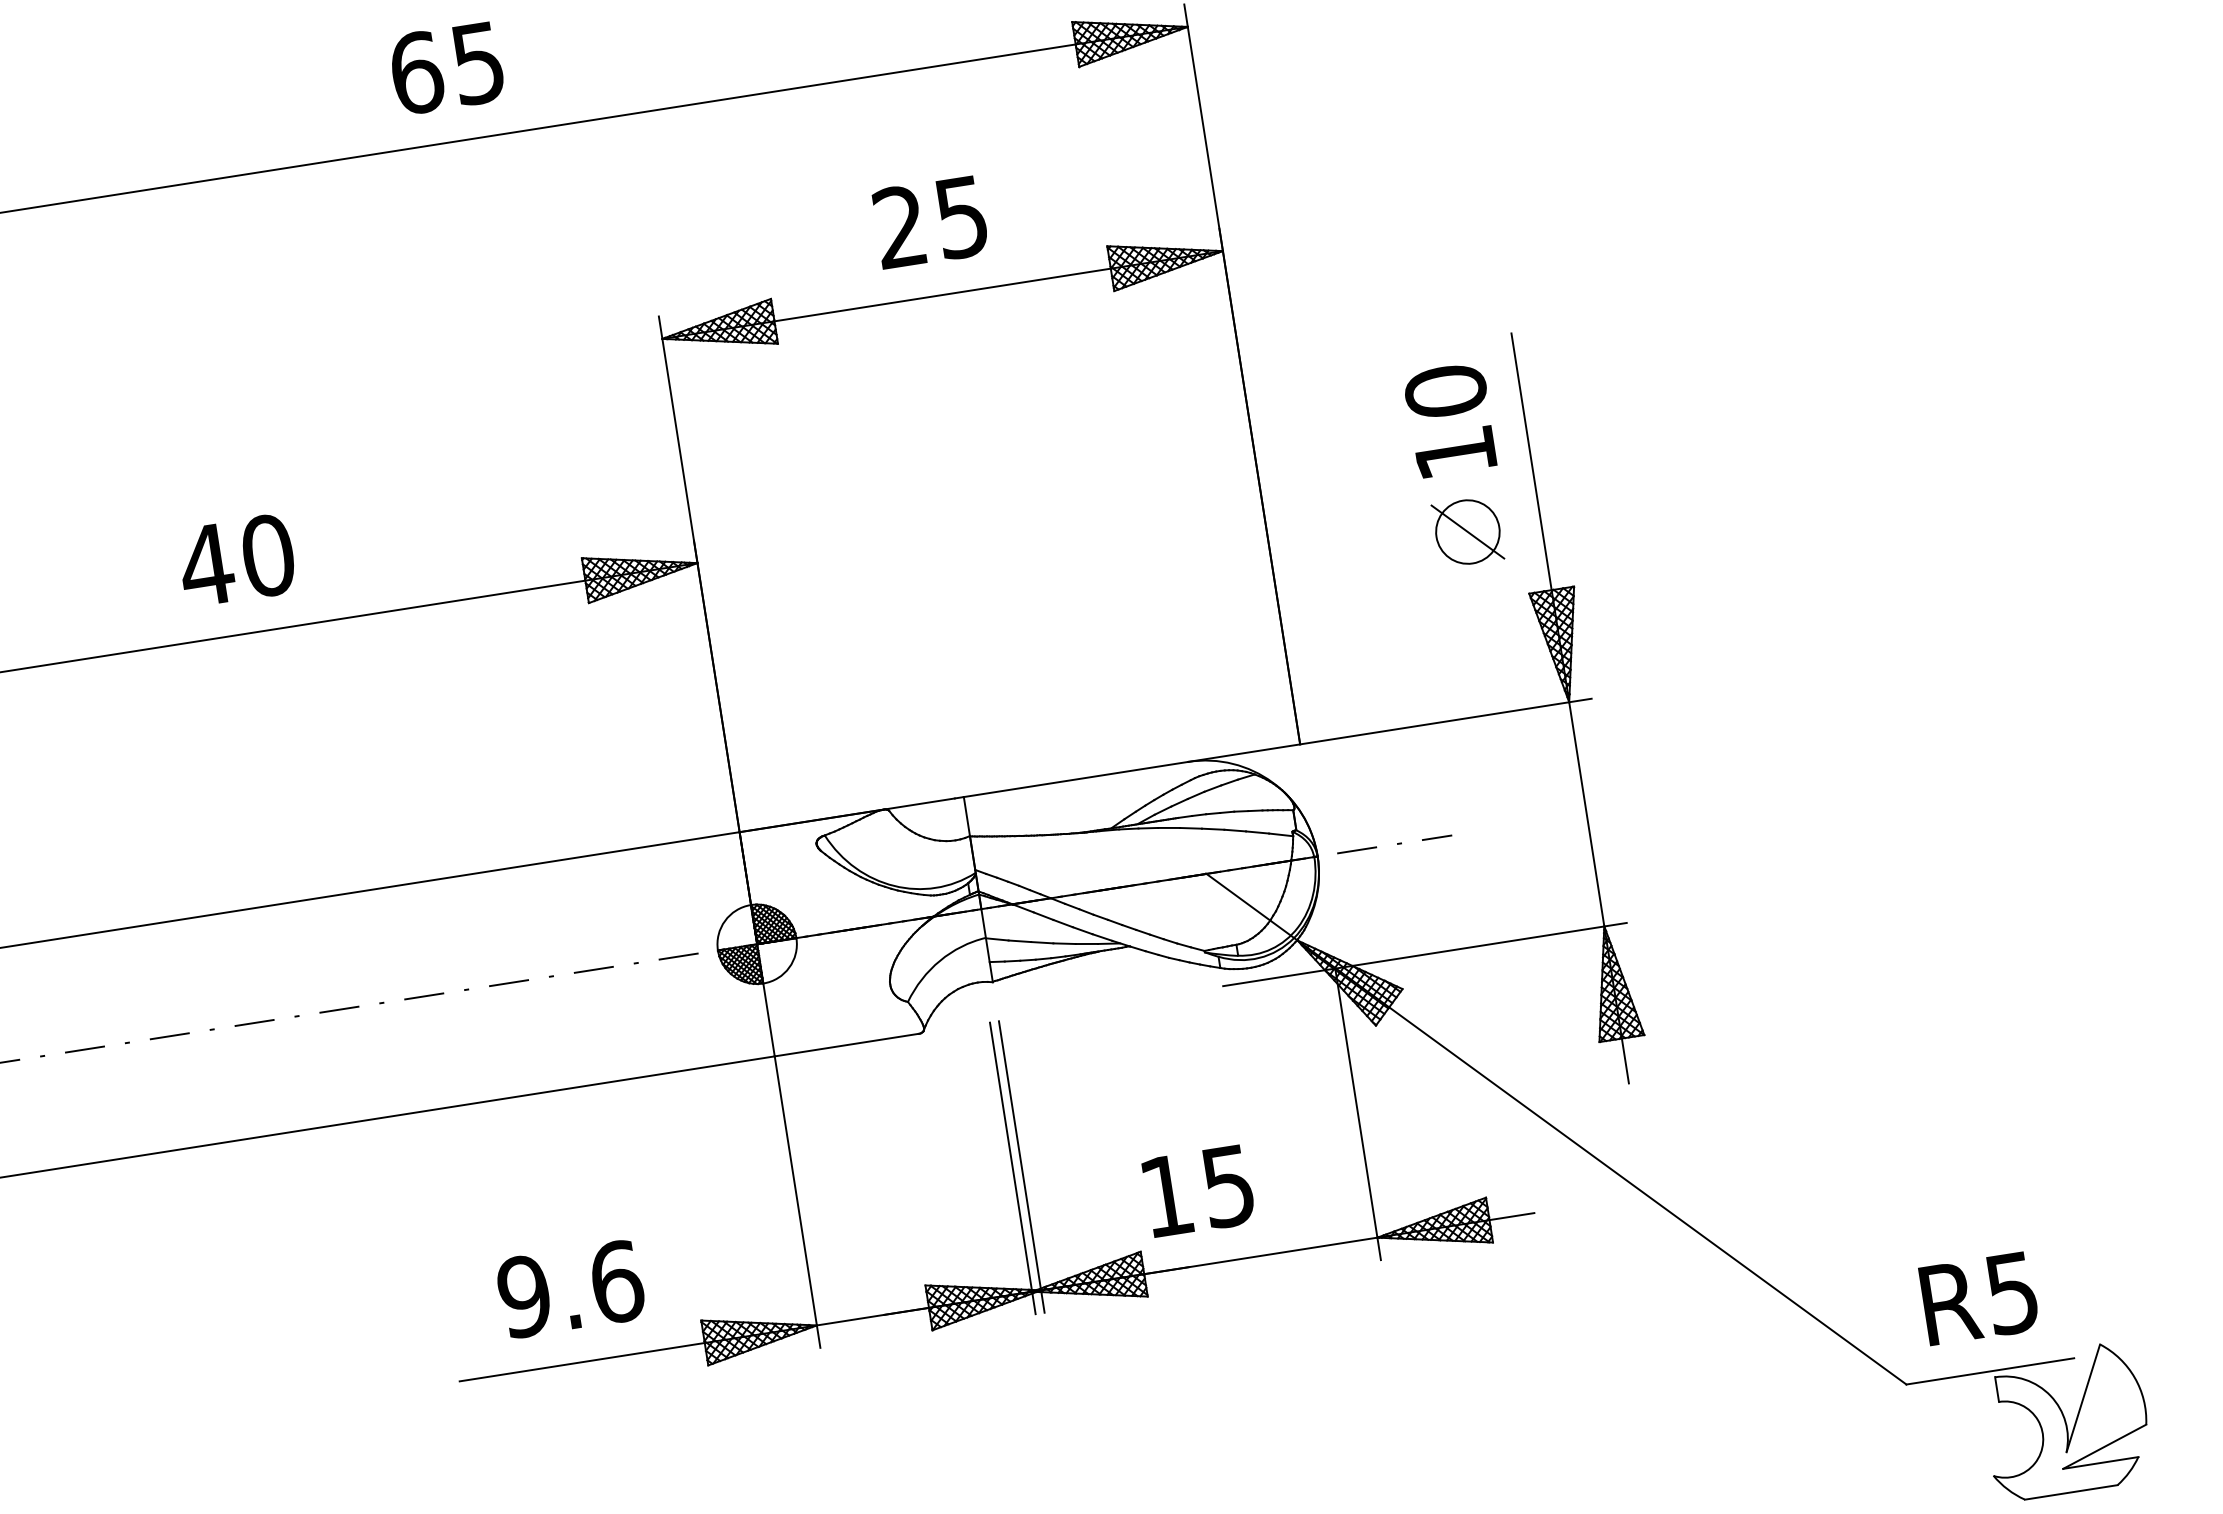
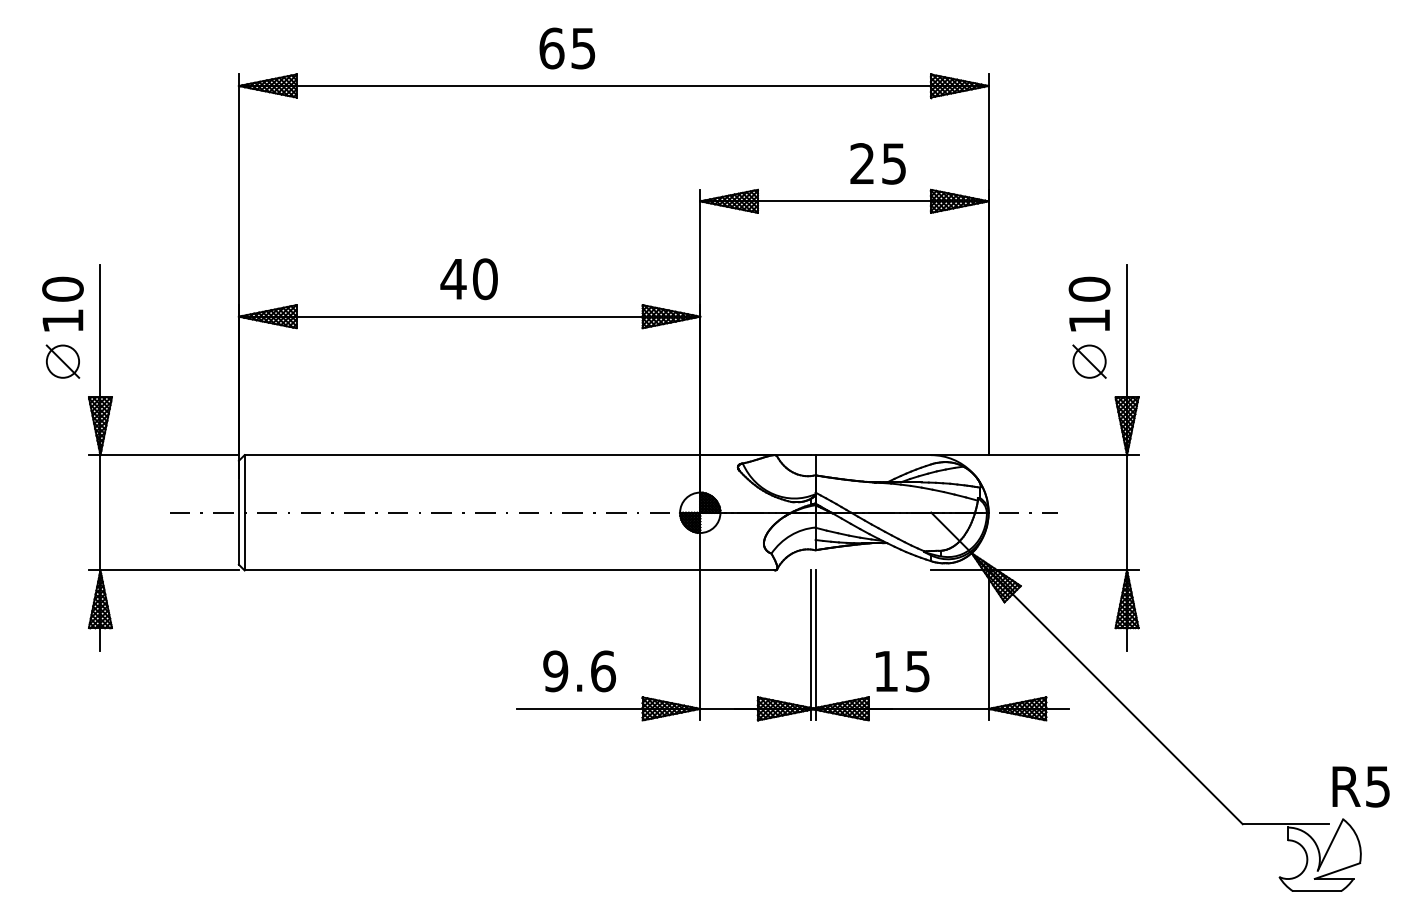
text: (445, 68) -> (566, 48), moved
text: (929, 221) -> (877, 163), moved
text: (1978, 1298) -> (1360, 786), moved

